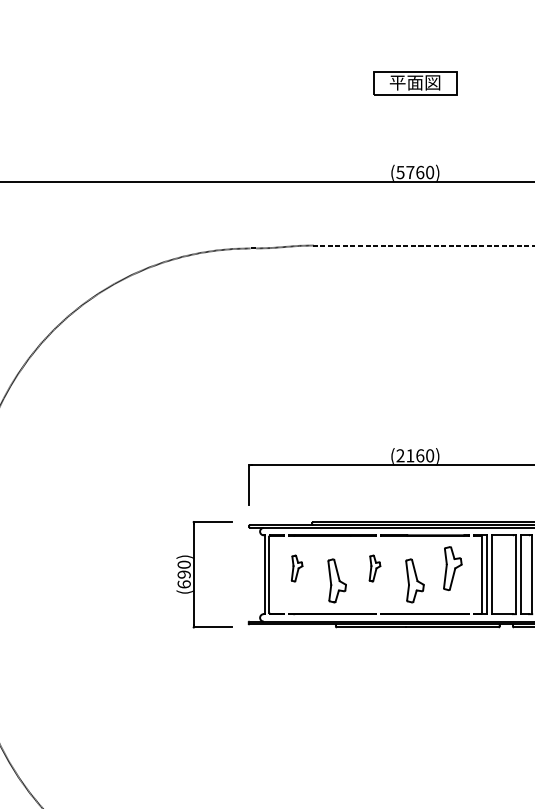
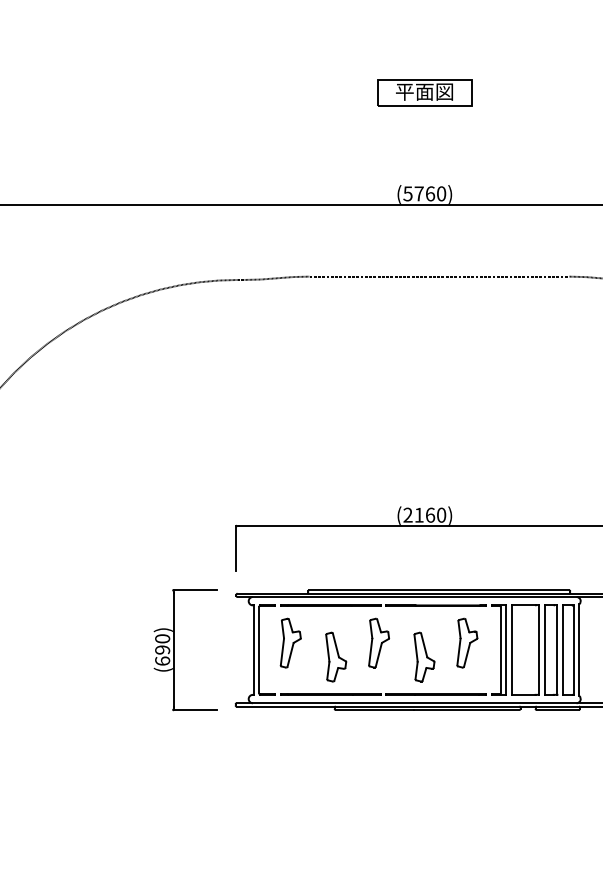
part: (296, 568) -> (290, 643), size x1.67
part: (374, 568) -> (378, 643), size x1.67

